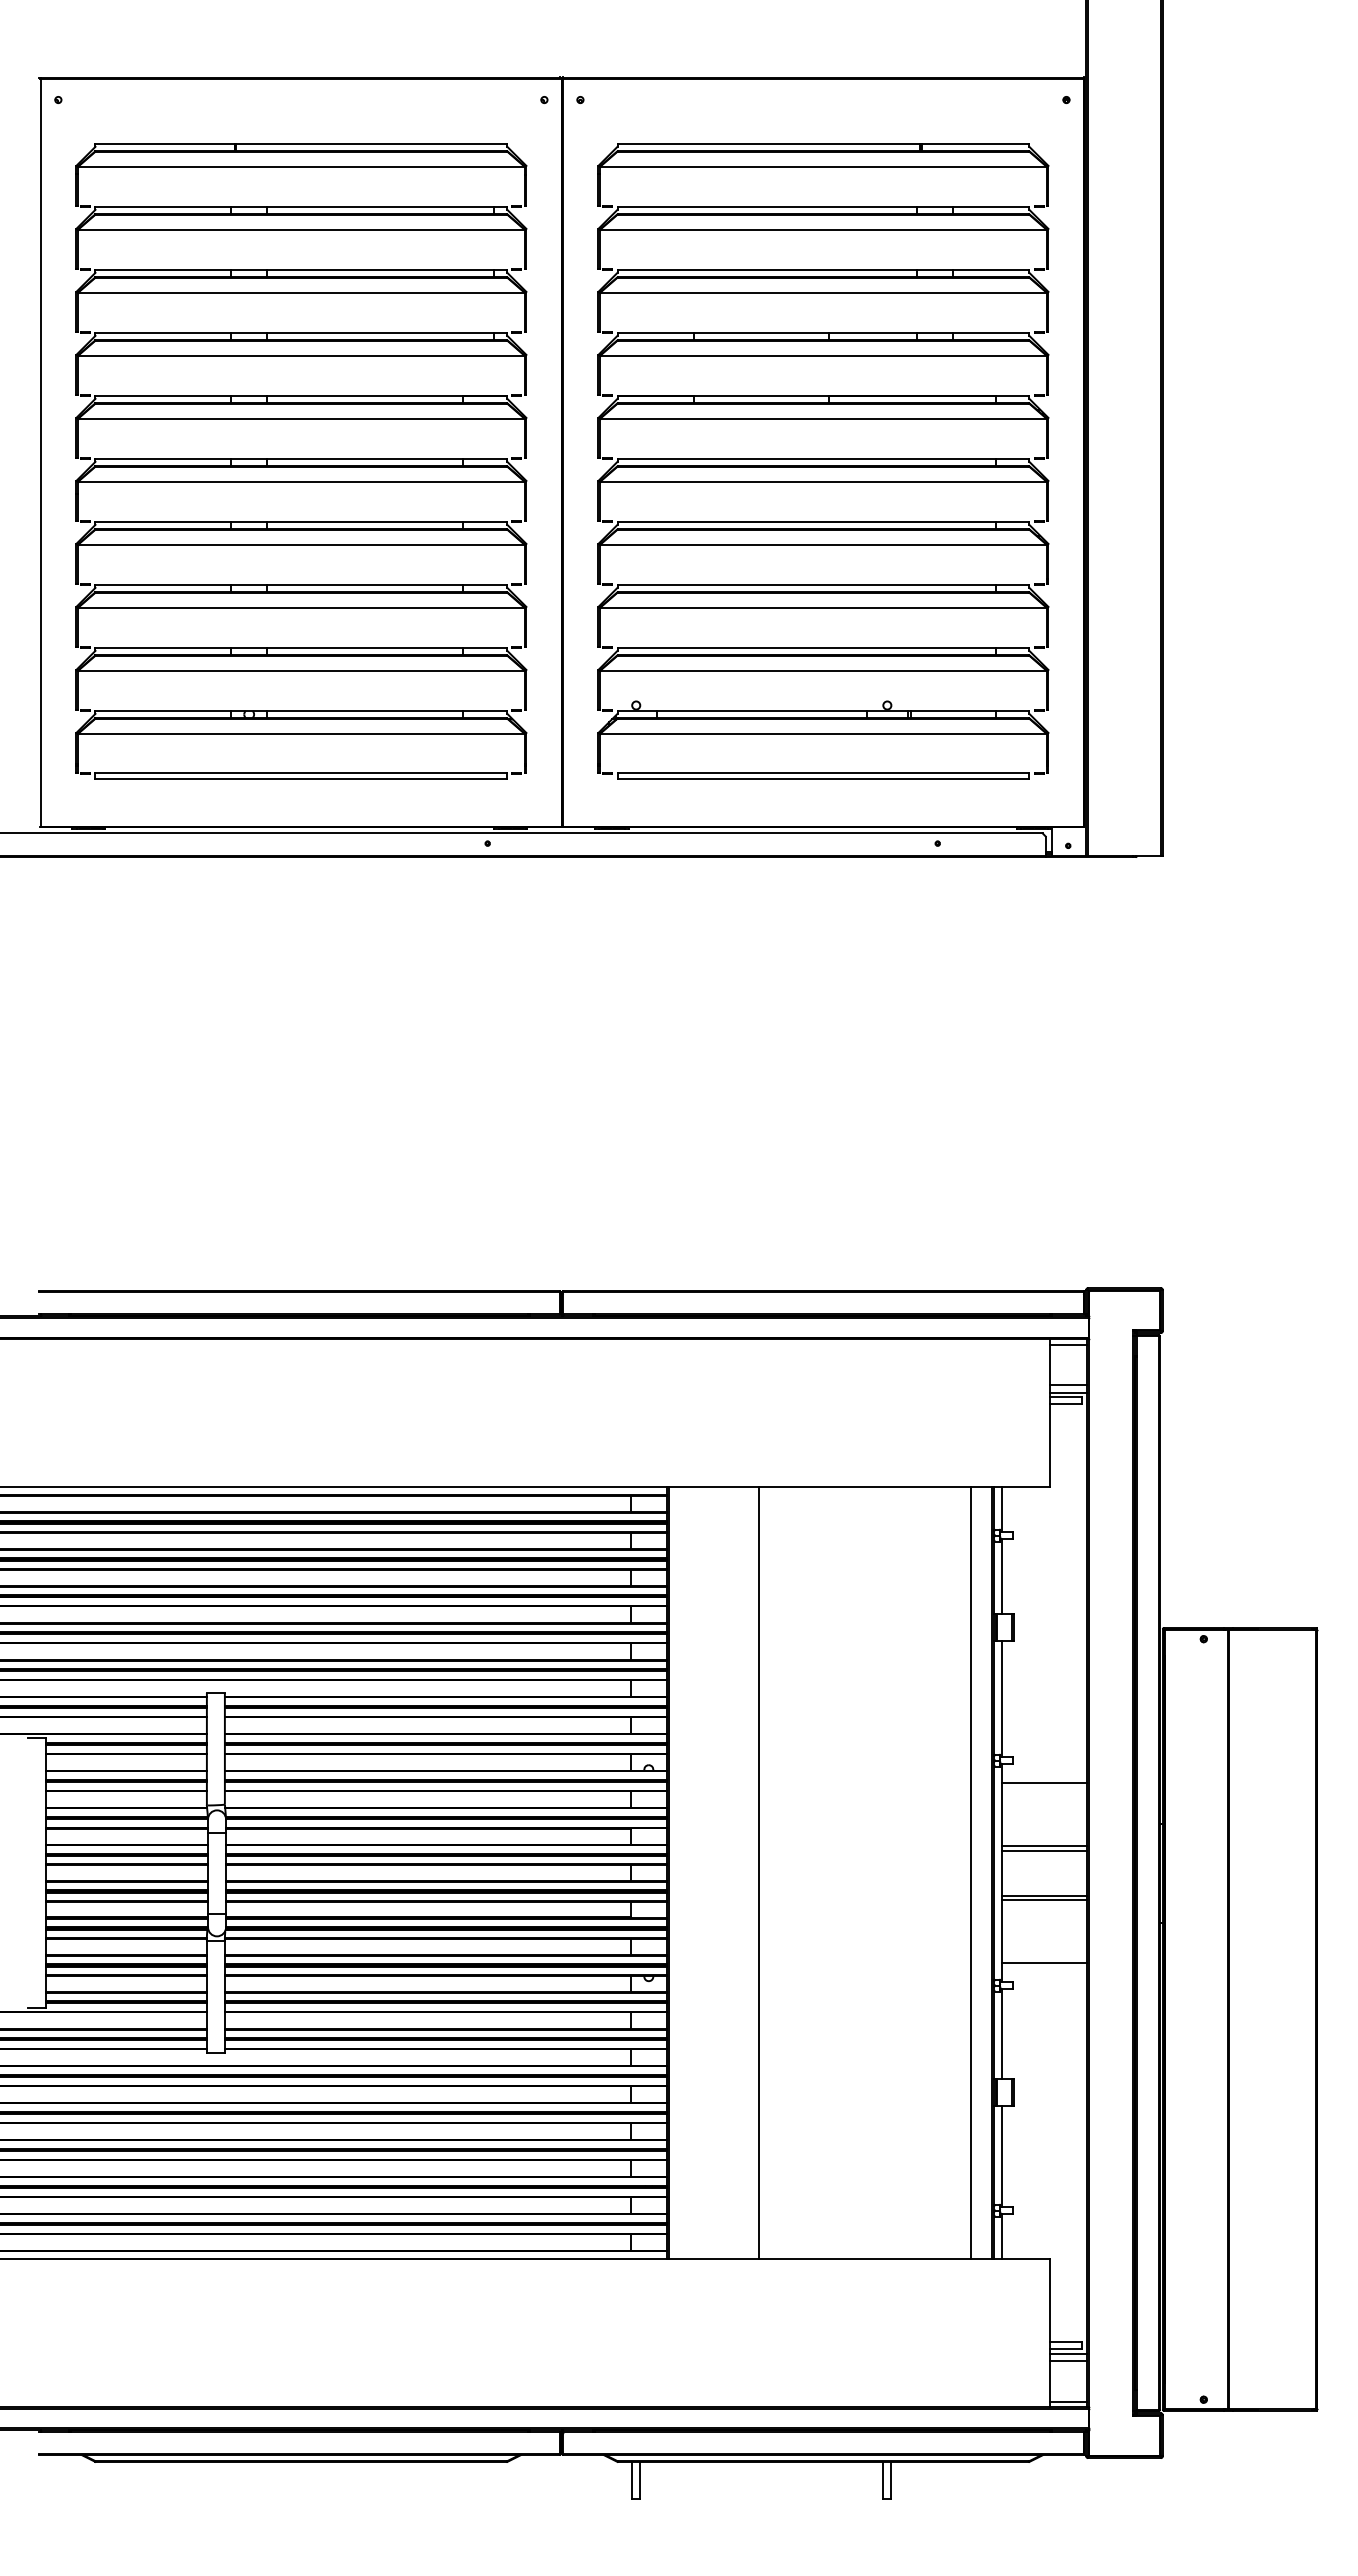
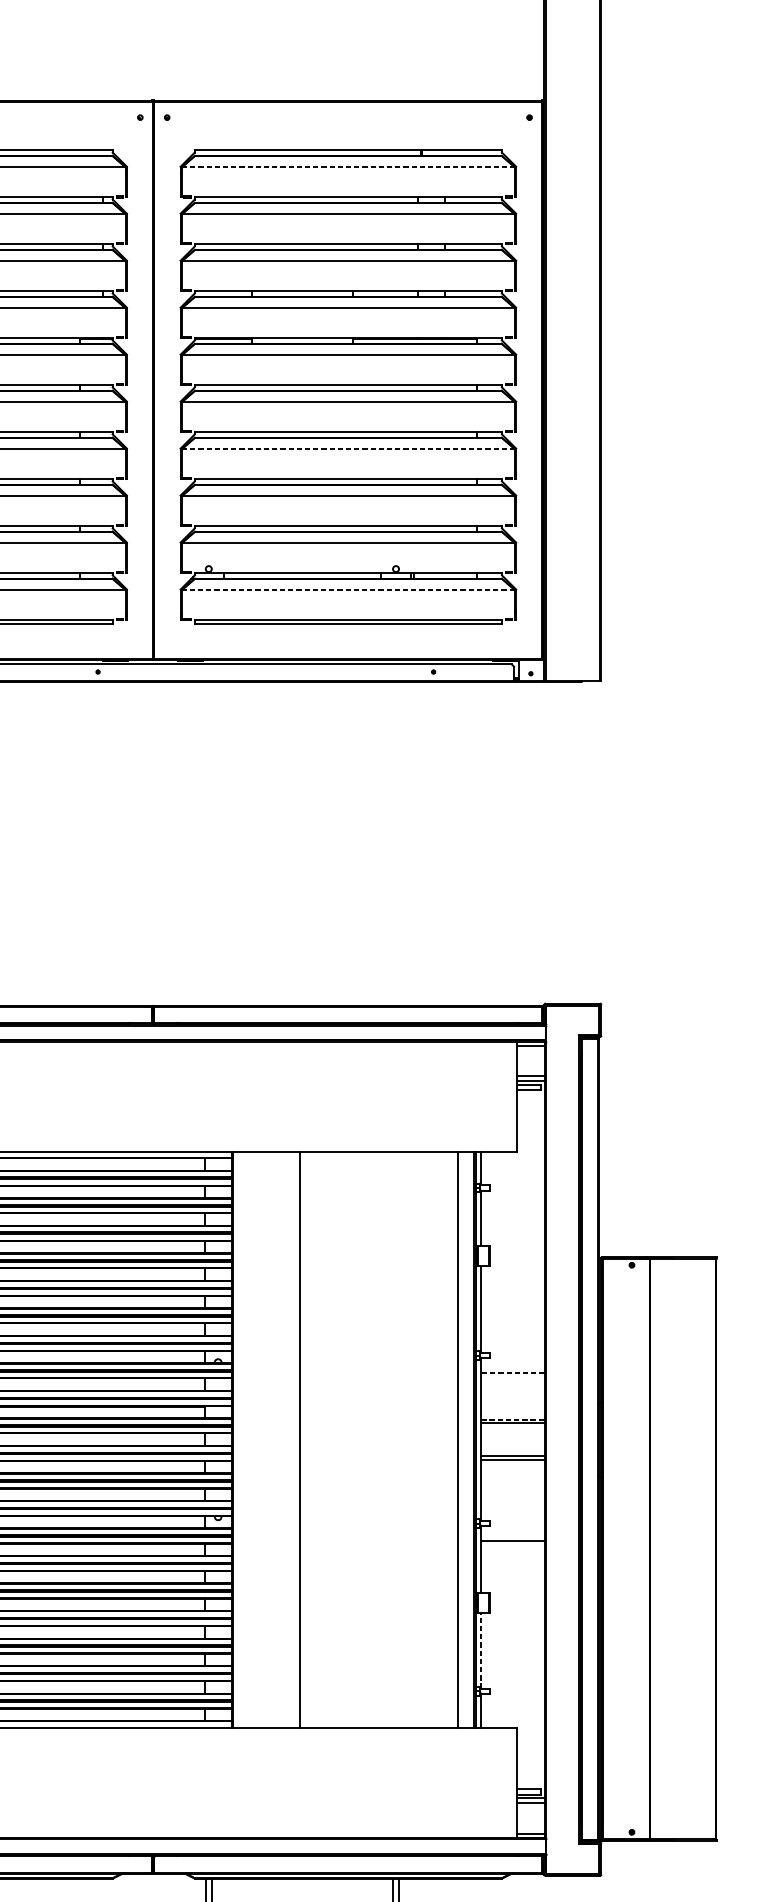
line: (823, 166) -> (348, 167), solid -> dashed
line: (823, 544) -> (348, 449), solid -> dashed
line: (822, 733) -> (347, 589), solid -> dashed
line: (1044, 1783) -> (513, 1372), solid -> dashed
line: (1044, 1846) -> (513, 1419), solid -> dashed
line: (1043, 1963) -> (512, 1541), moved
line: (1001, 2156) -> (481, 1650), solid -> dashed

